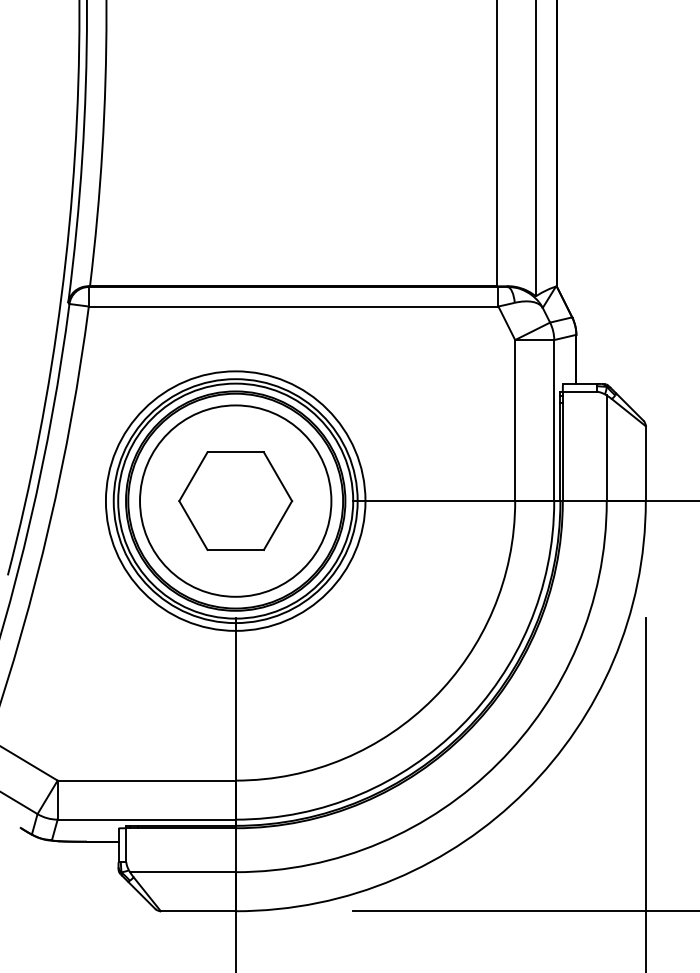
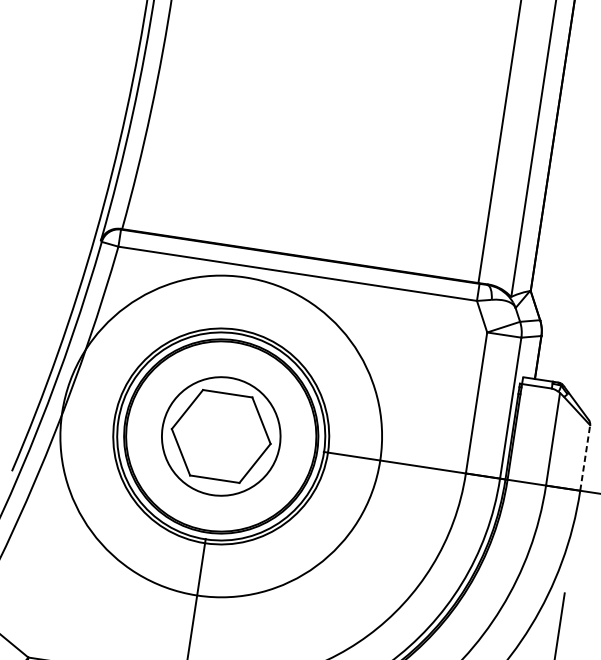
line: (645, 463) -> (584, 457), solid -> dashed
circle: (235, 500) -> (221, 435), size x0.7
circle: (235, 500) -> (221, 435), size x1.4

